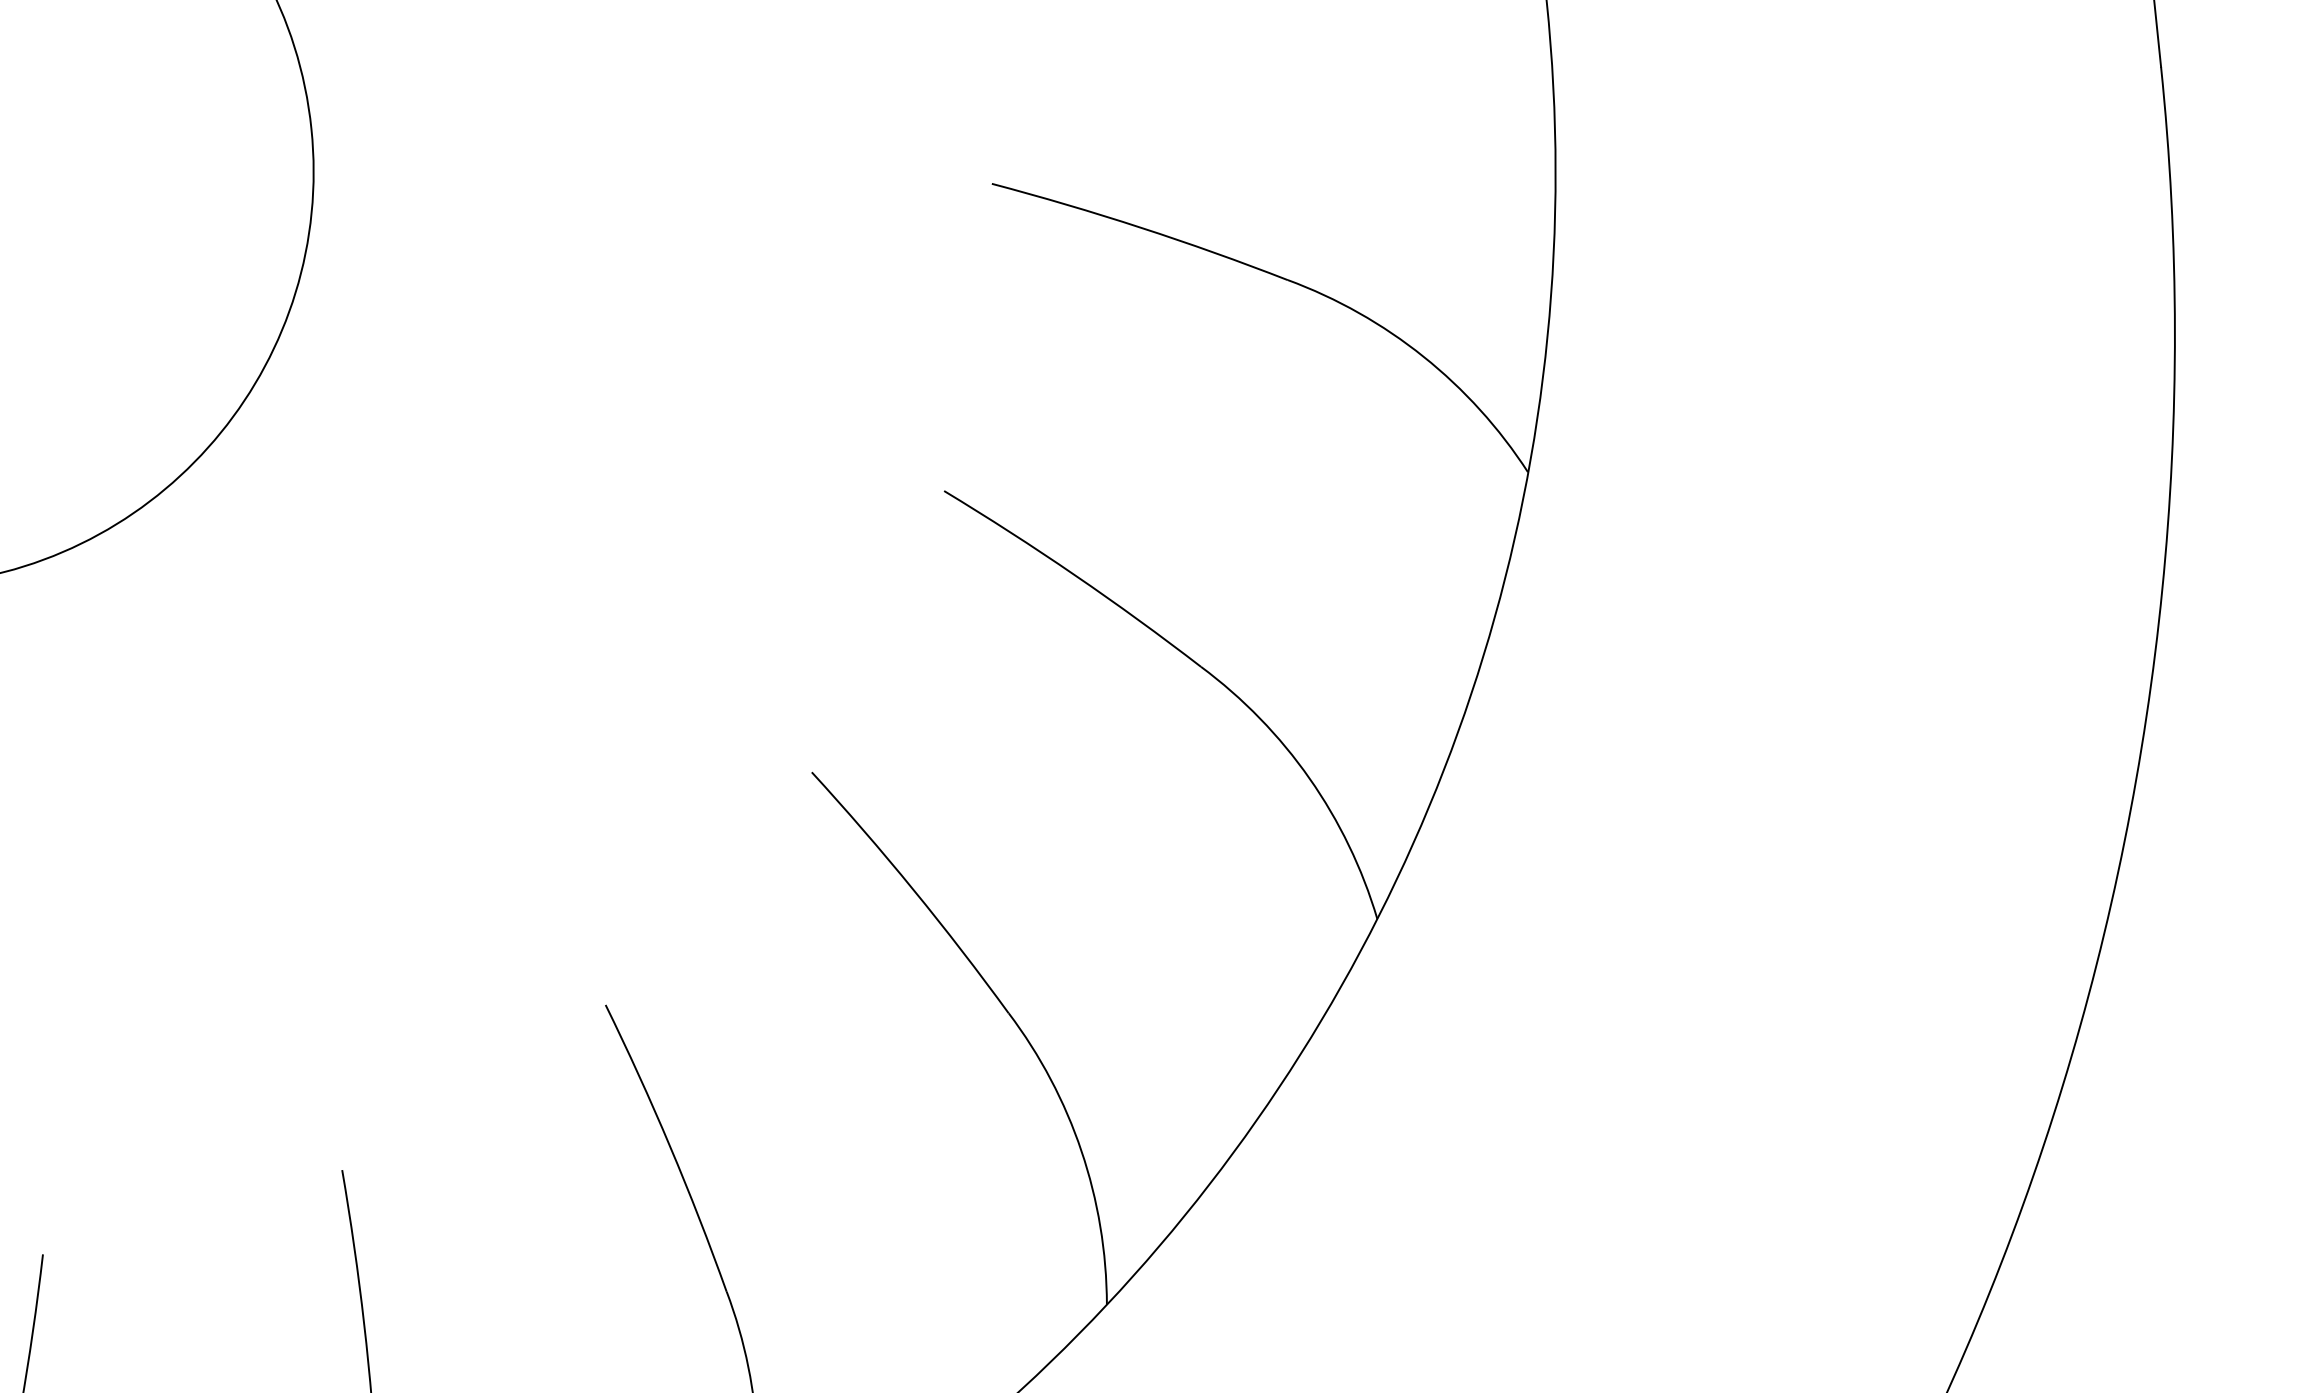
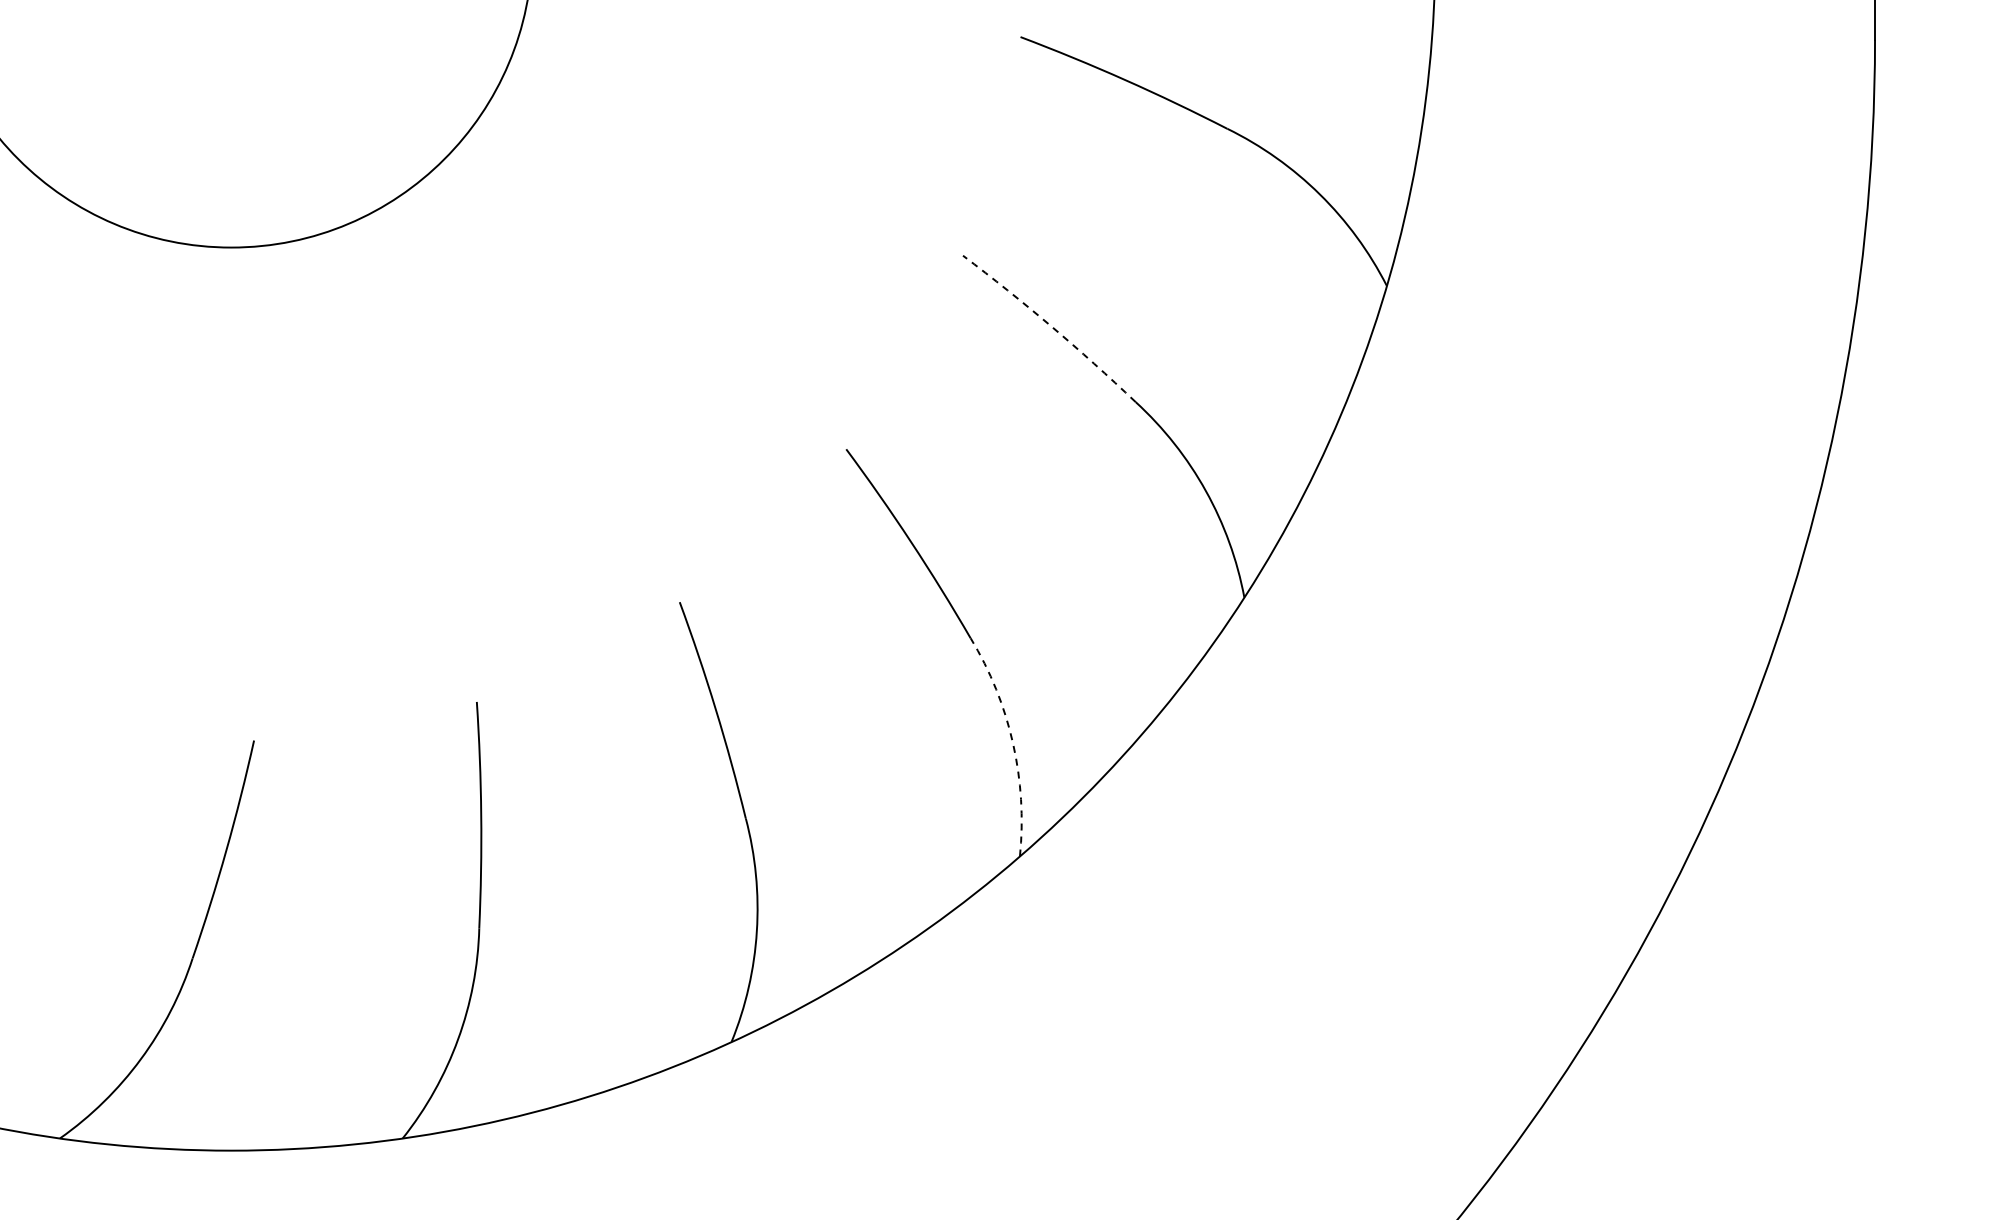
arc: (1075, 575) -> (1051, 326), solid -> dashed
arc: (1082, 1151) -> (1013, 743), solid -> dashed

